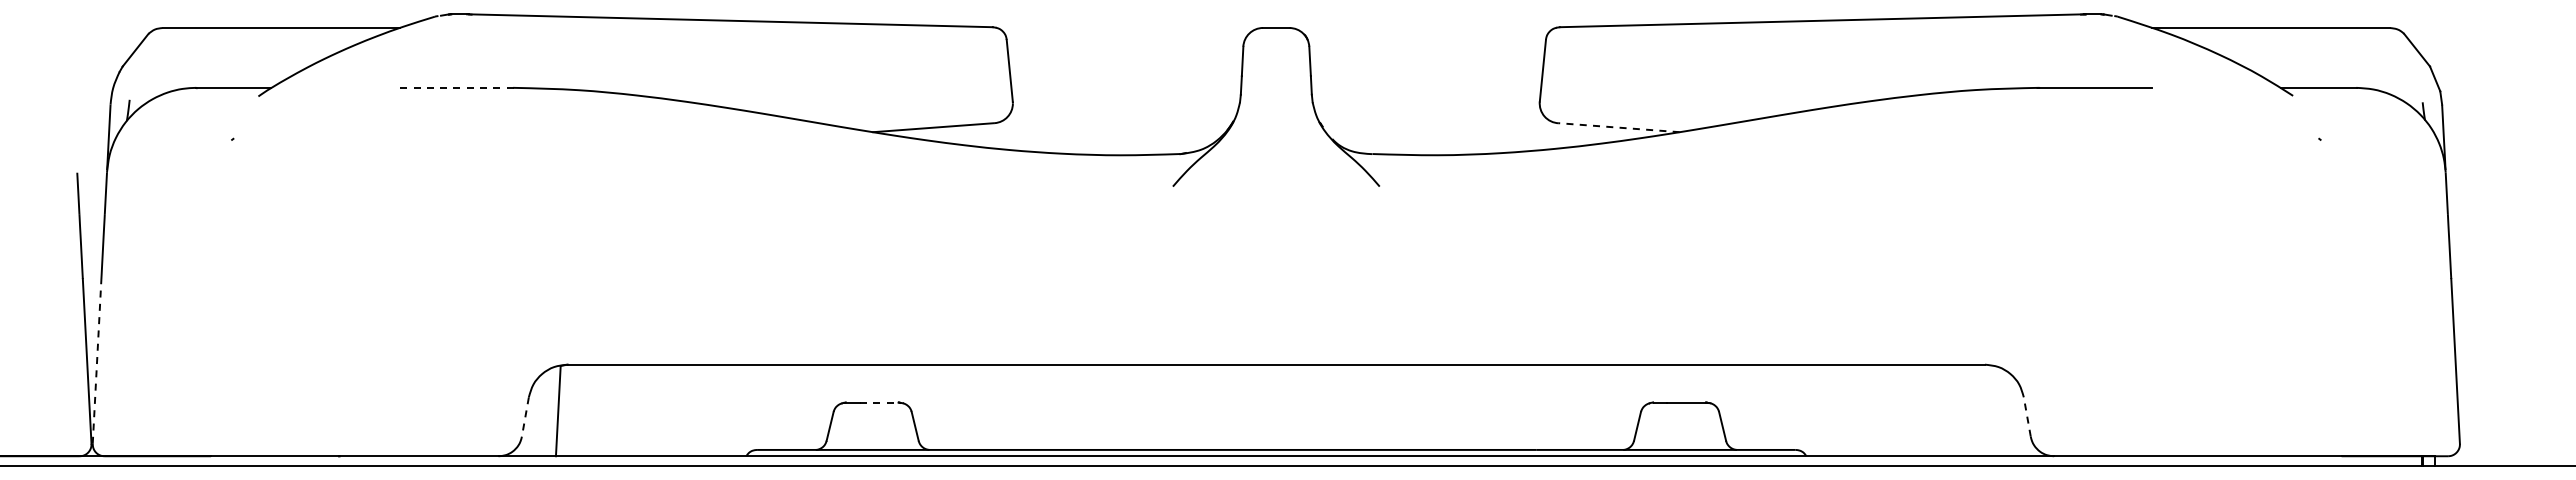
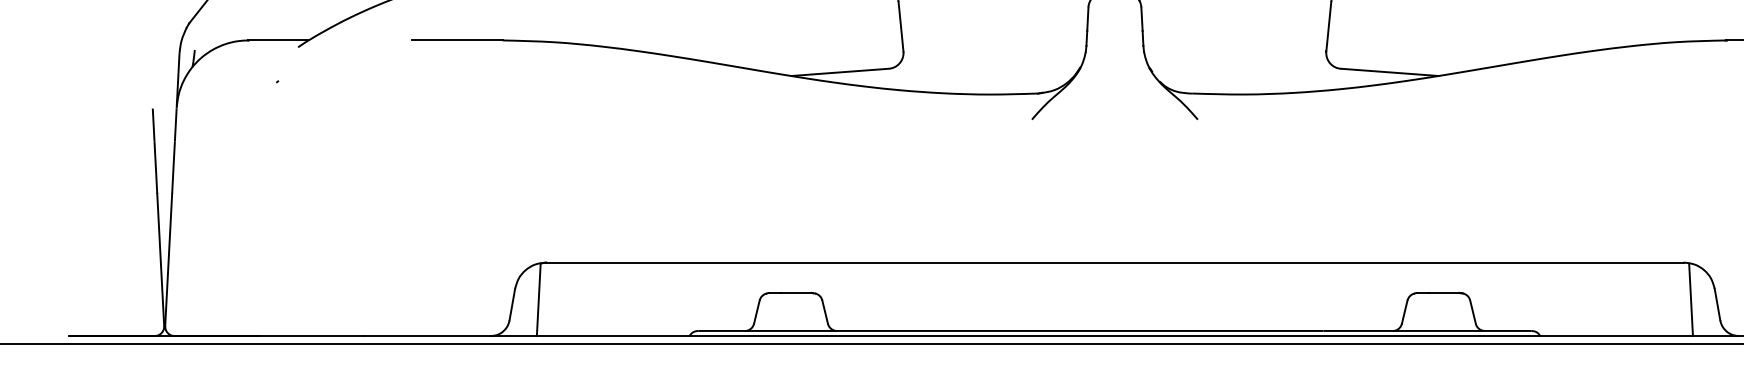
line: (457, 87) -> (457, 40), dashed -> solid
line: (1619, 127) -> (1390, 72), dashed -> solid
line: (97, 361) -> (169, 260), dashed -> solid
line: (879, 402) -> (796, 292), dashed -> solid
line: (1993, 410) -> (1690, 299), added
line: (525, 417) -> (512, 304), dashed -> solid
line: (2027, 417) -> (1717, 304), dashed -> solid

